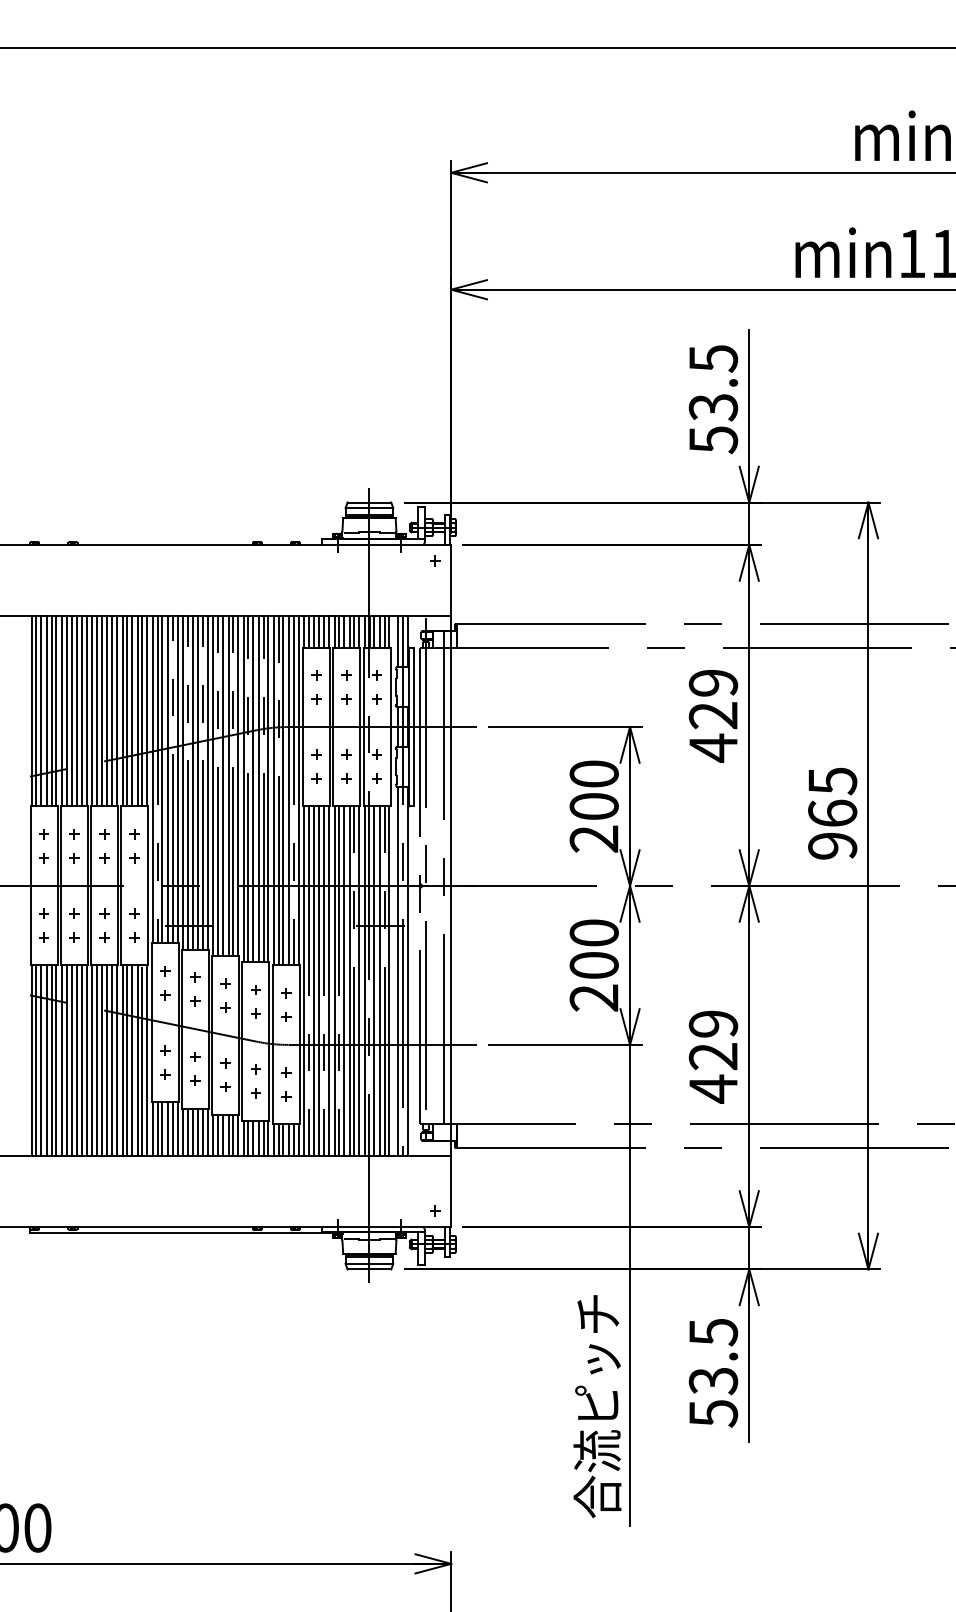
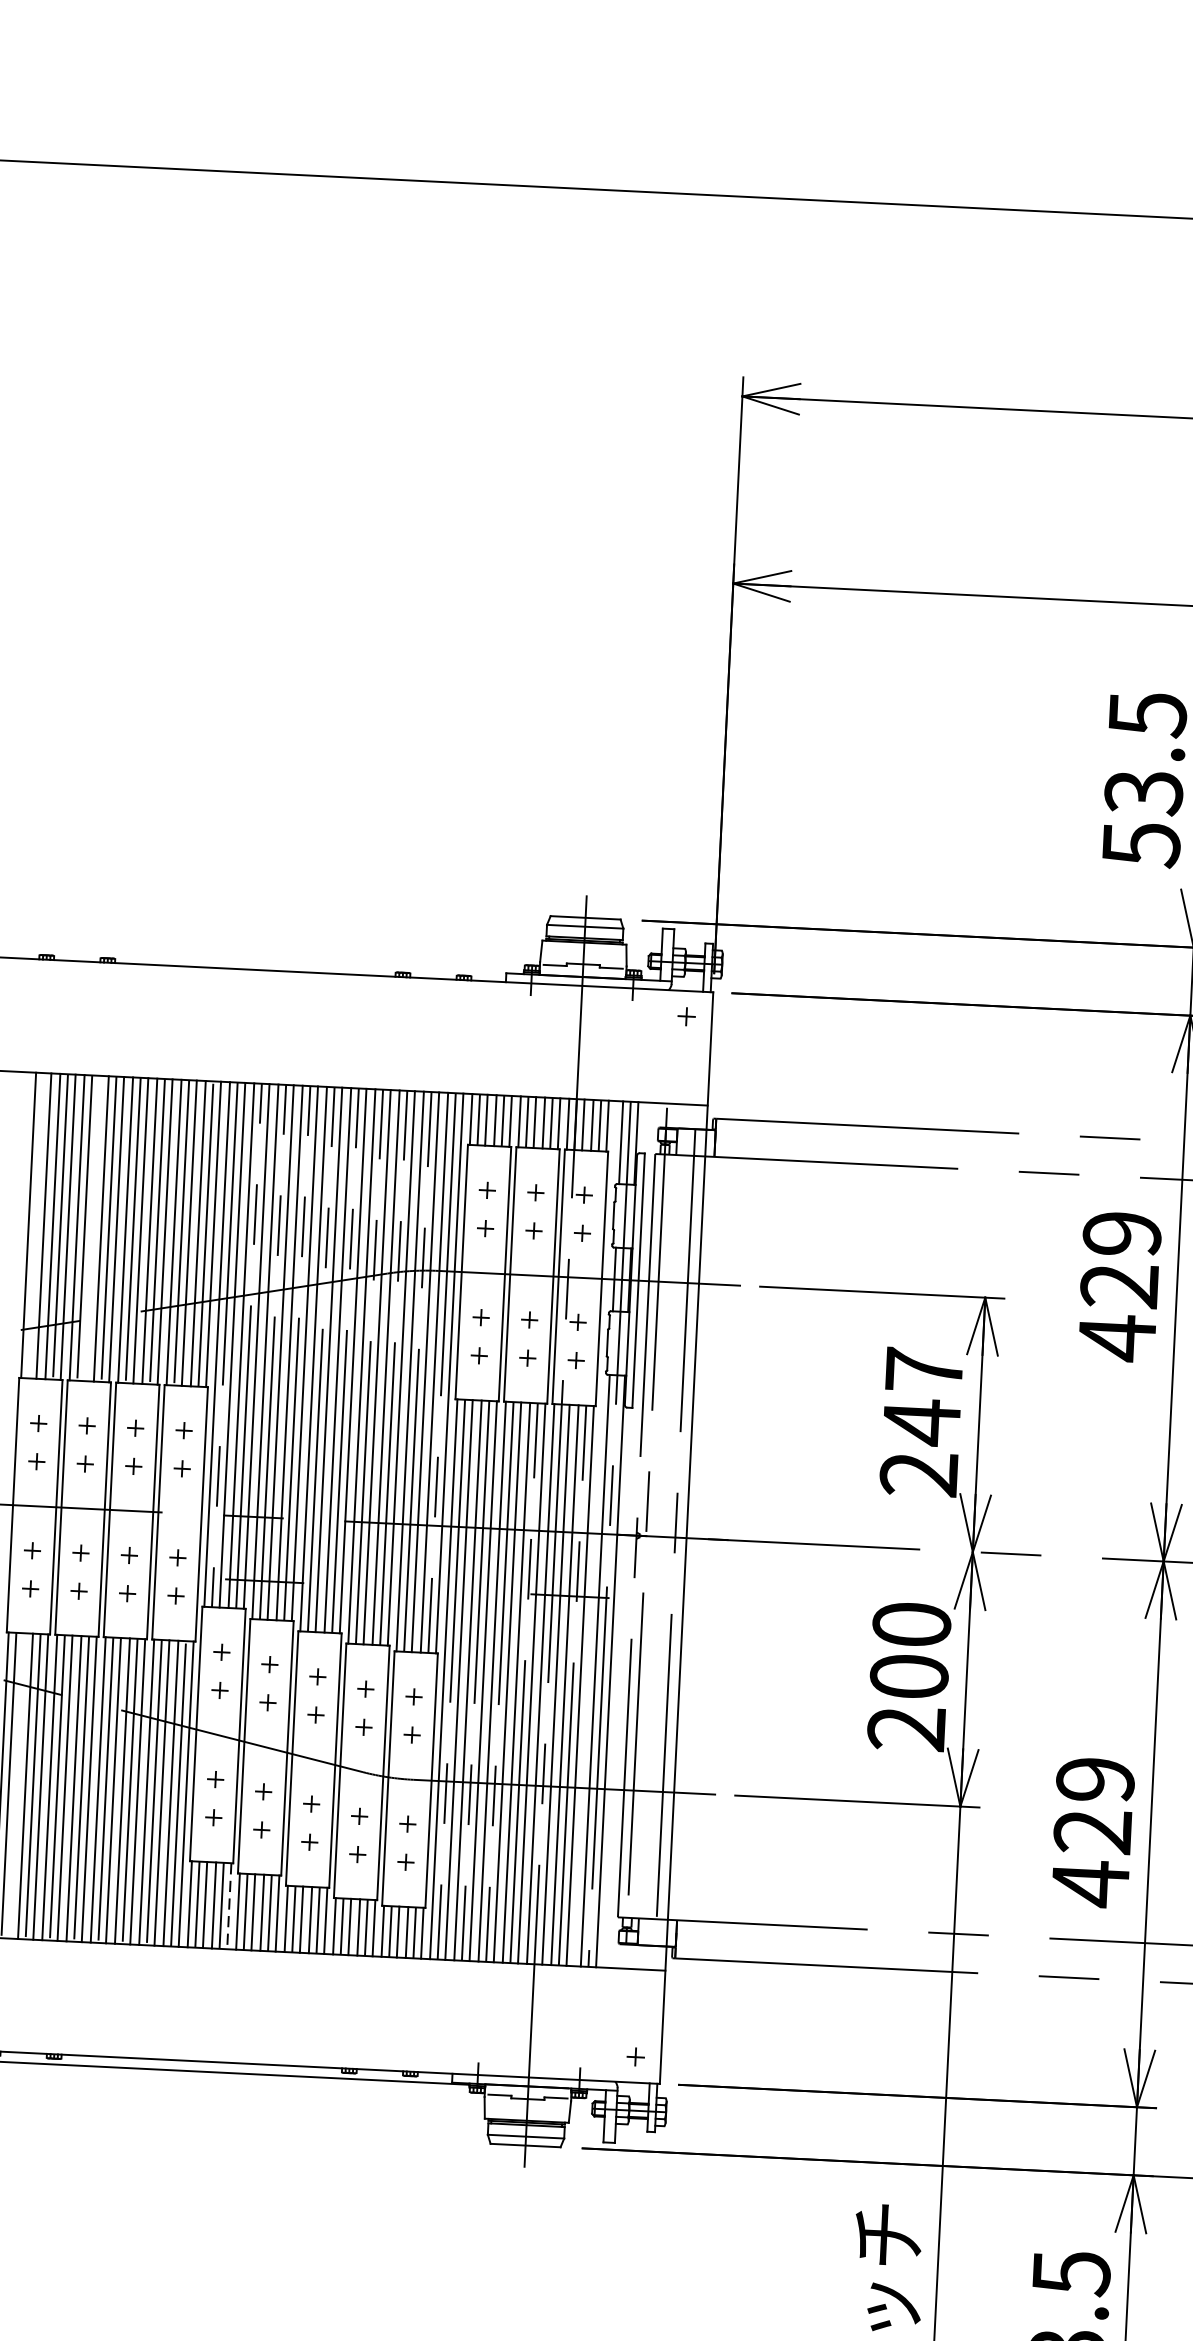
line: (36, 710) -> (36, 1224), removed
line: (71, 710) -> (92, 1227), removed
text: (593, 790) -> (921, 1396), 200 -> 247
line: (41, 1060) -> (16, 1785), removed
line: (177, 1129) -> (229, 1906), solid -> dashed

